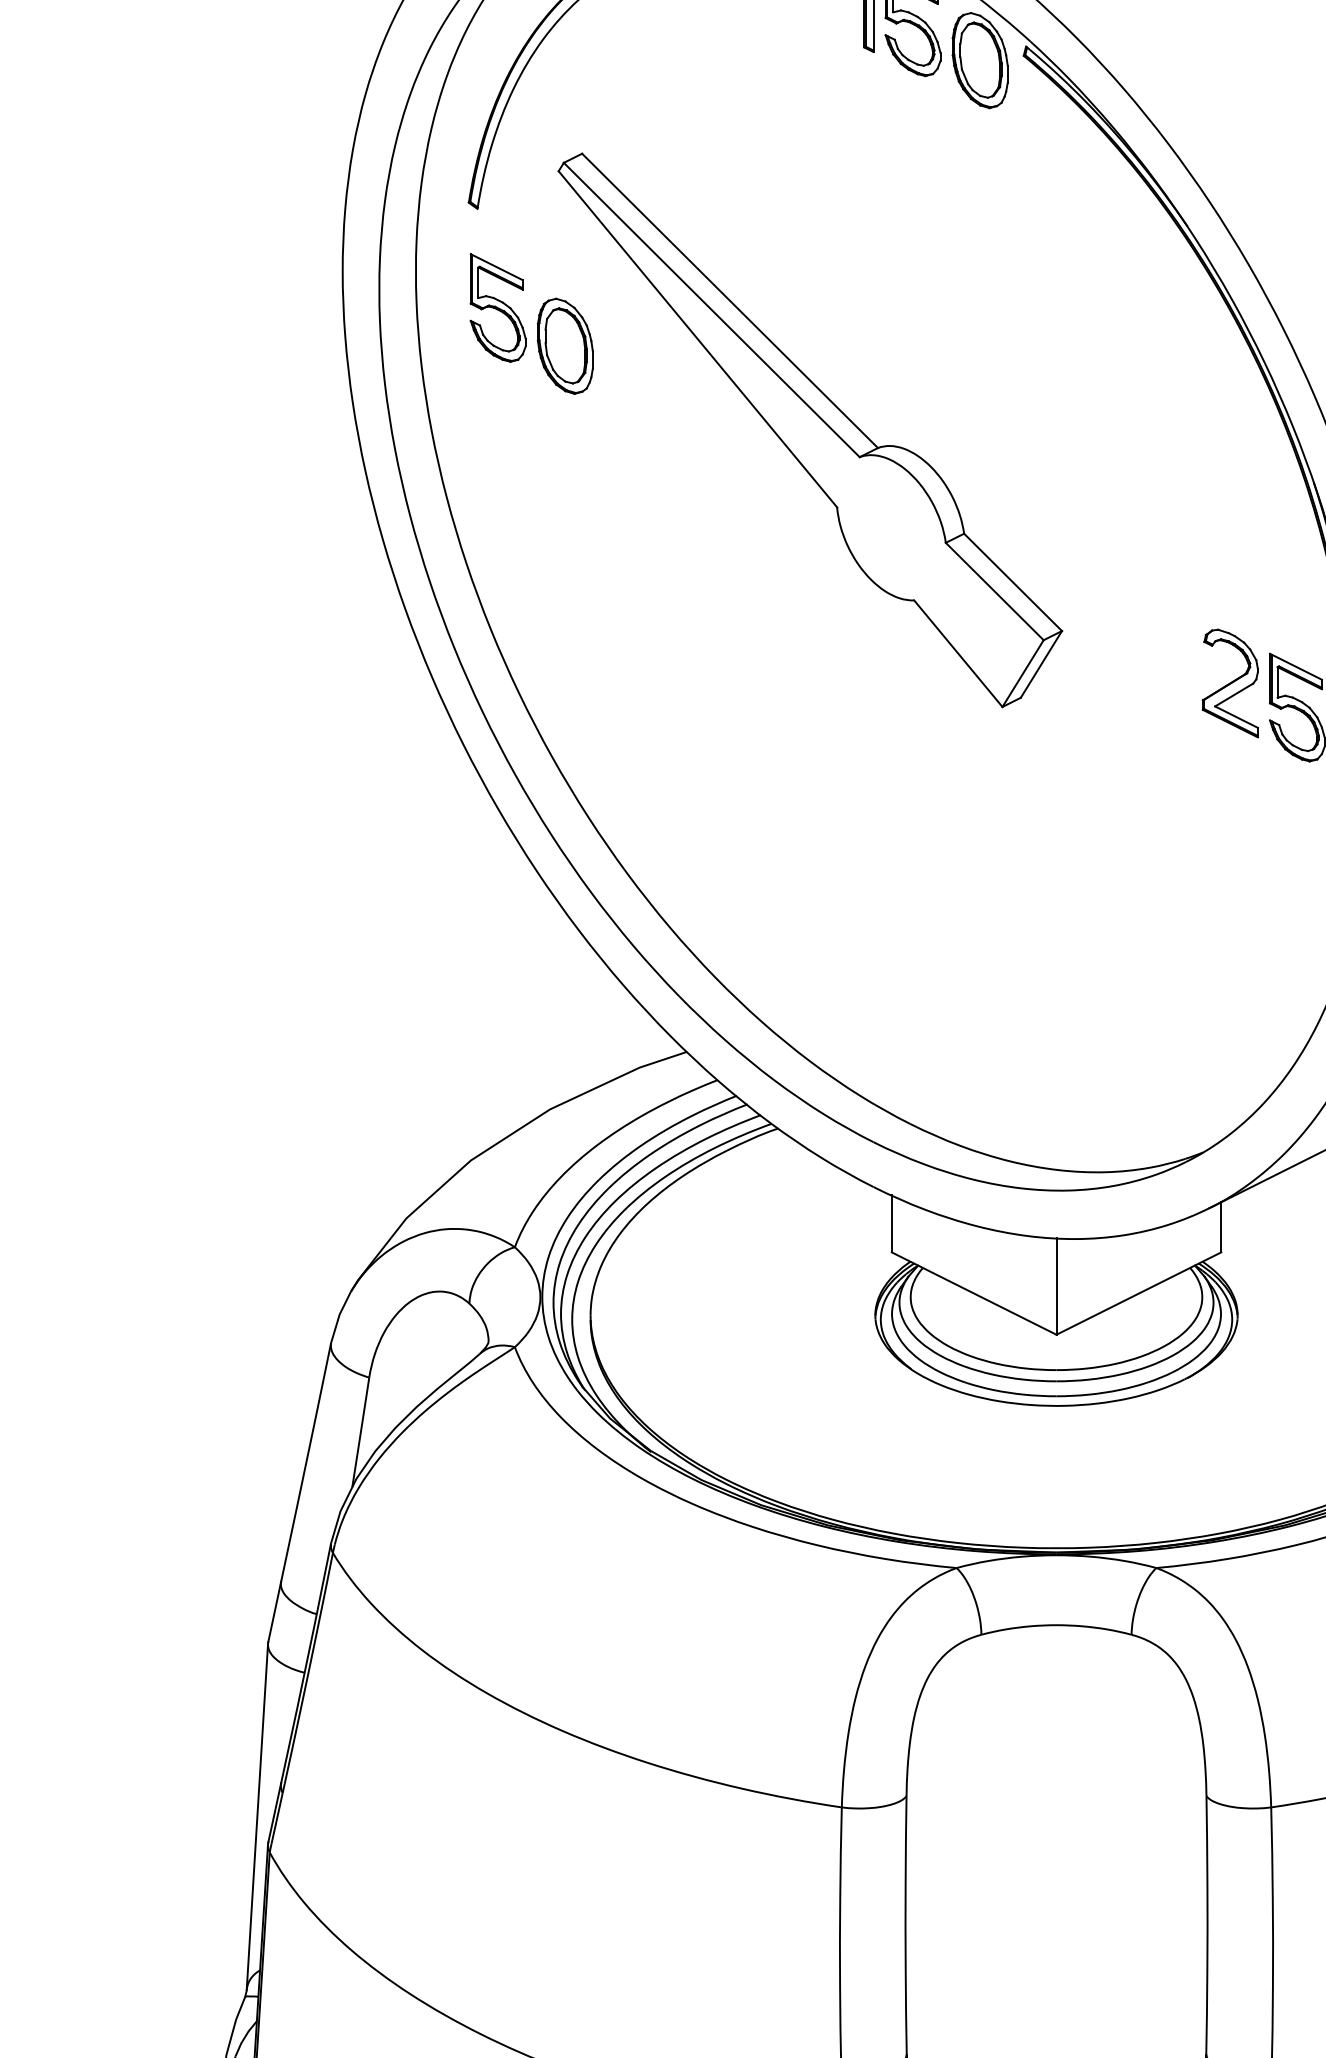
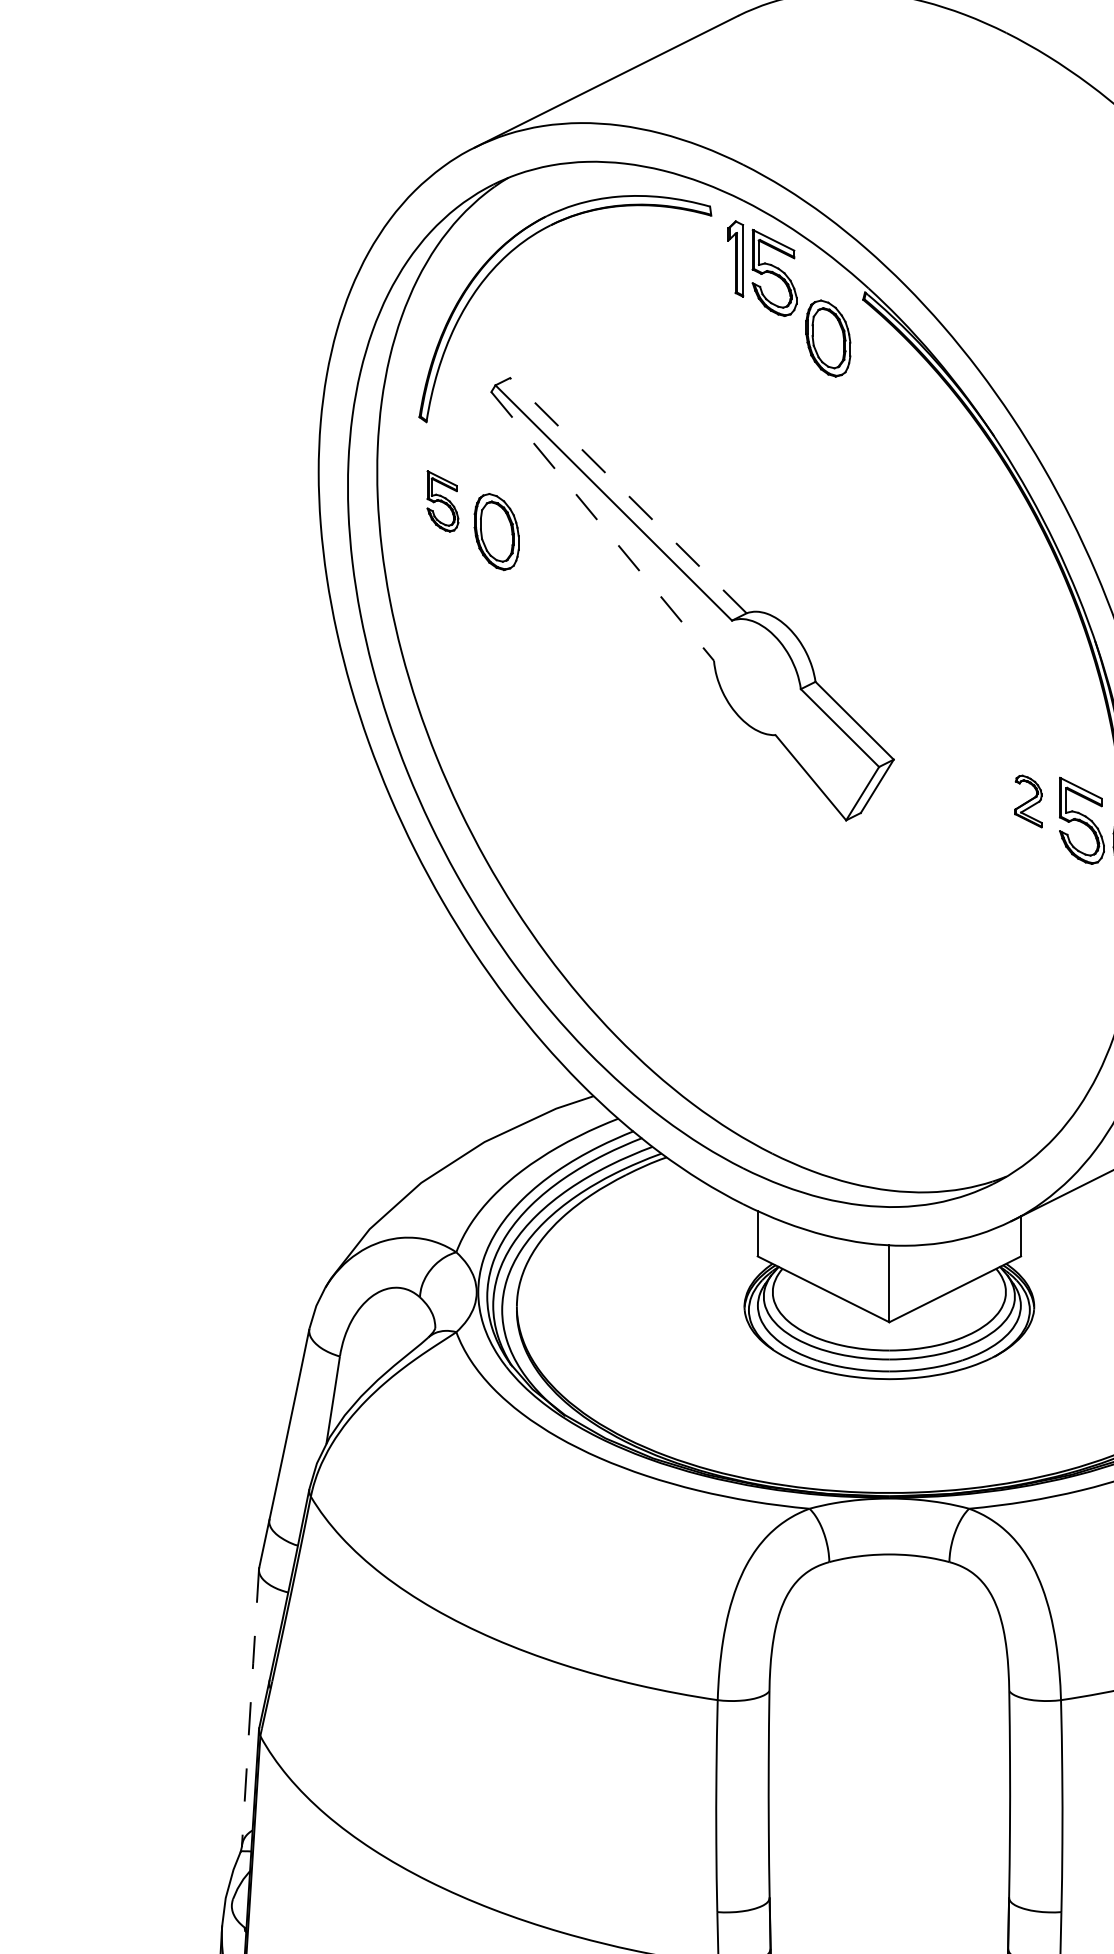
part: (980, 60) -> (828, 338), moved
line: (730, 300) -> (628, 495), solid -> dashed
part: (497, 308) -> (442, 501), size x0.7
line: (697, 339) -> (602, 526), solid -> dashed
part: (1230, 683) -> (1028, 801), size x0.6
line: (257, 1817) -> (250, 1708), solid -> dashed

